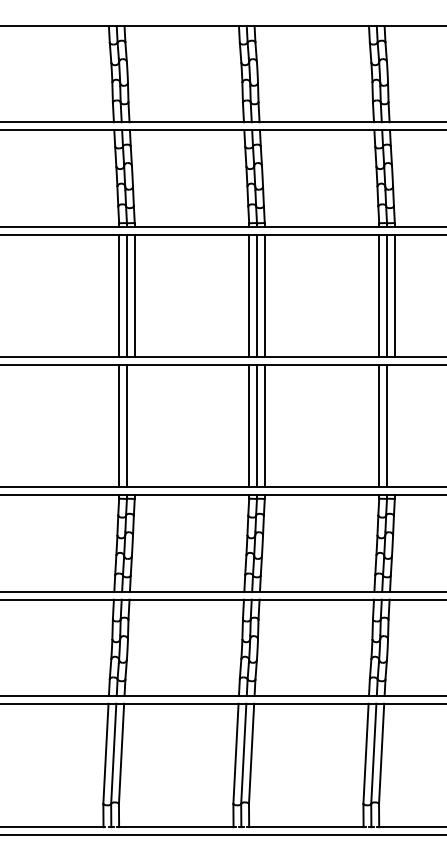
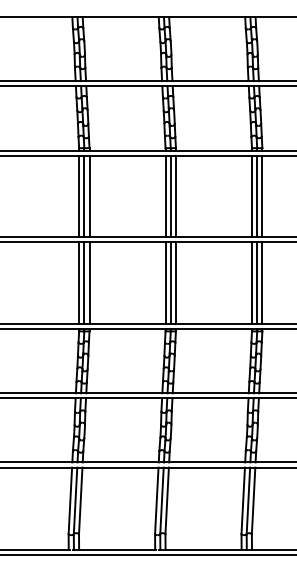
line: (134, 425) -> (89, 282), added
line: (395, 425) -> (262, 282), added

